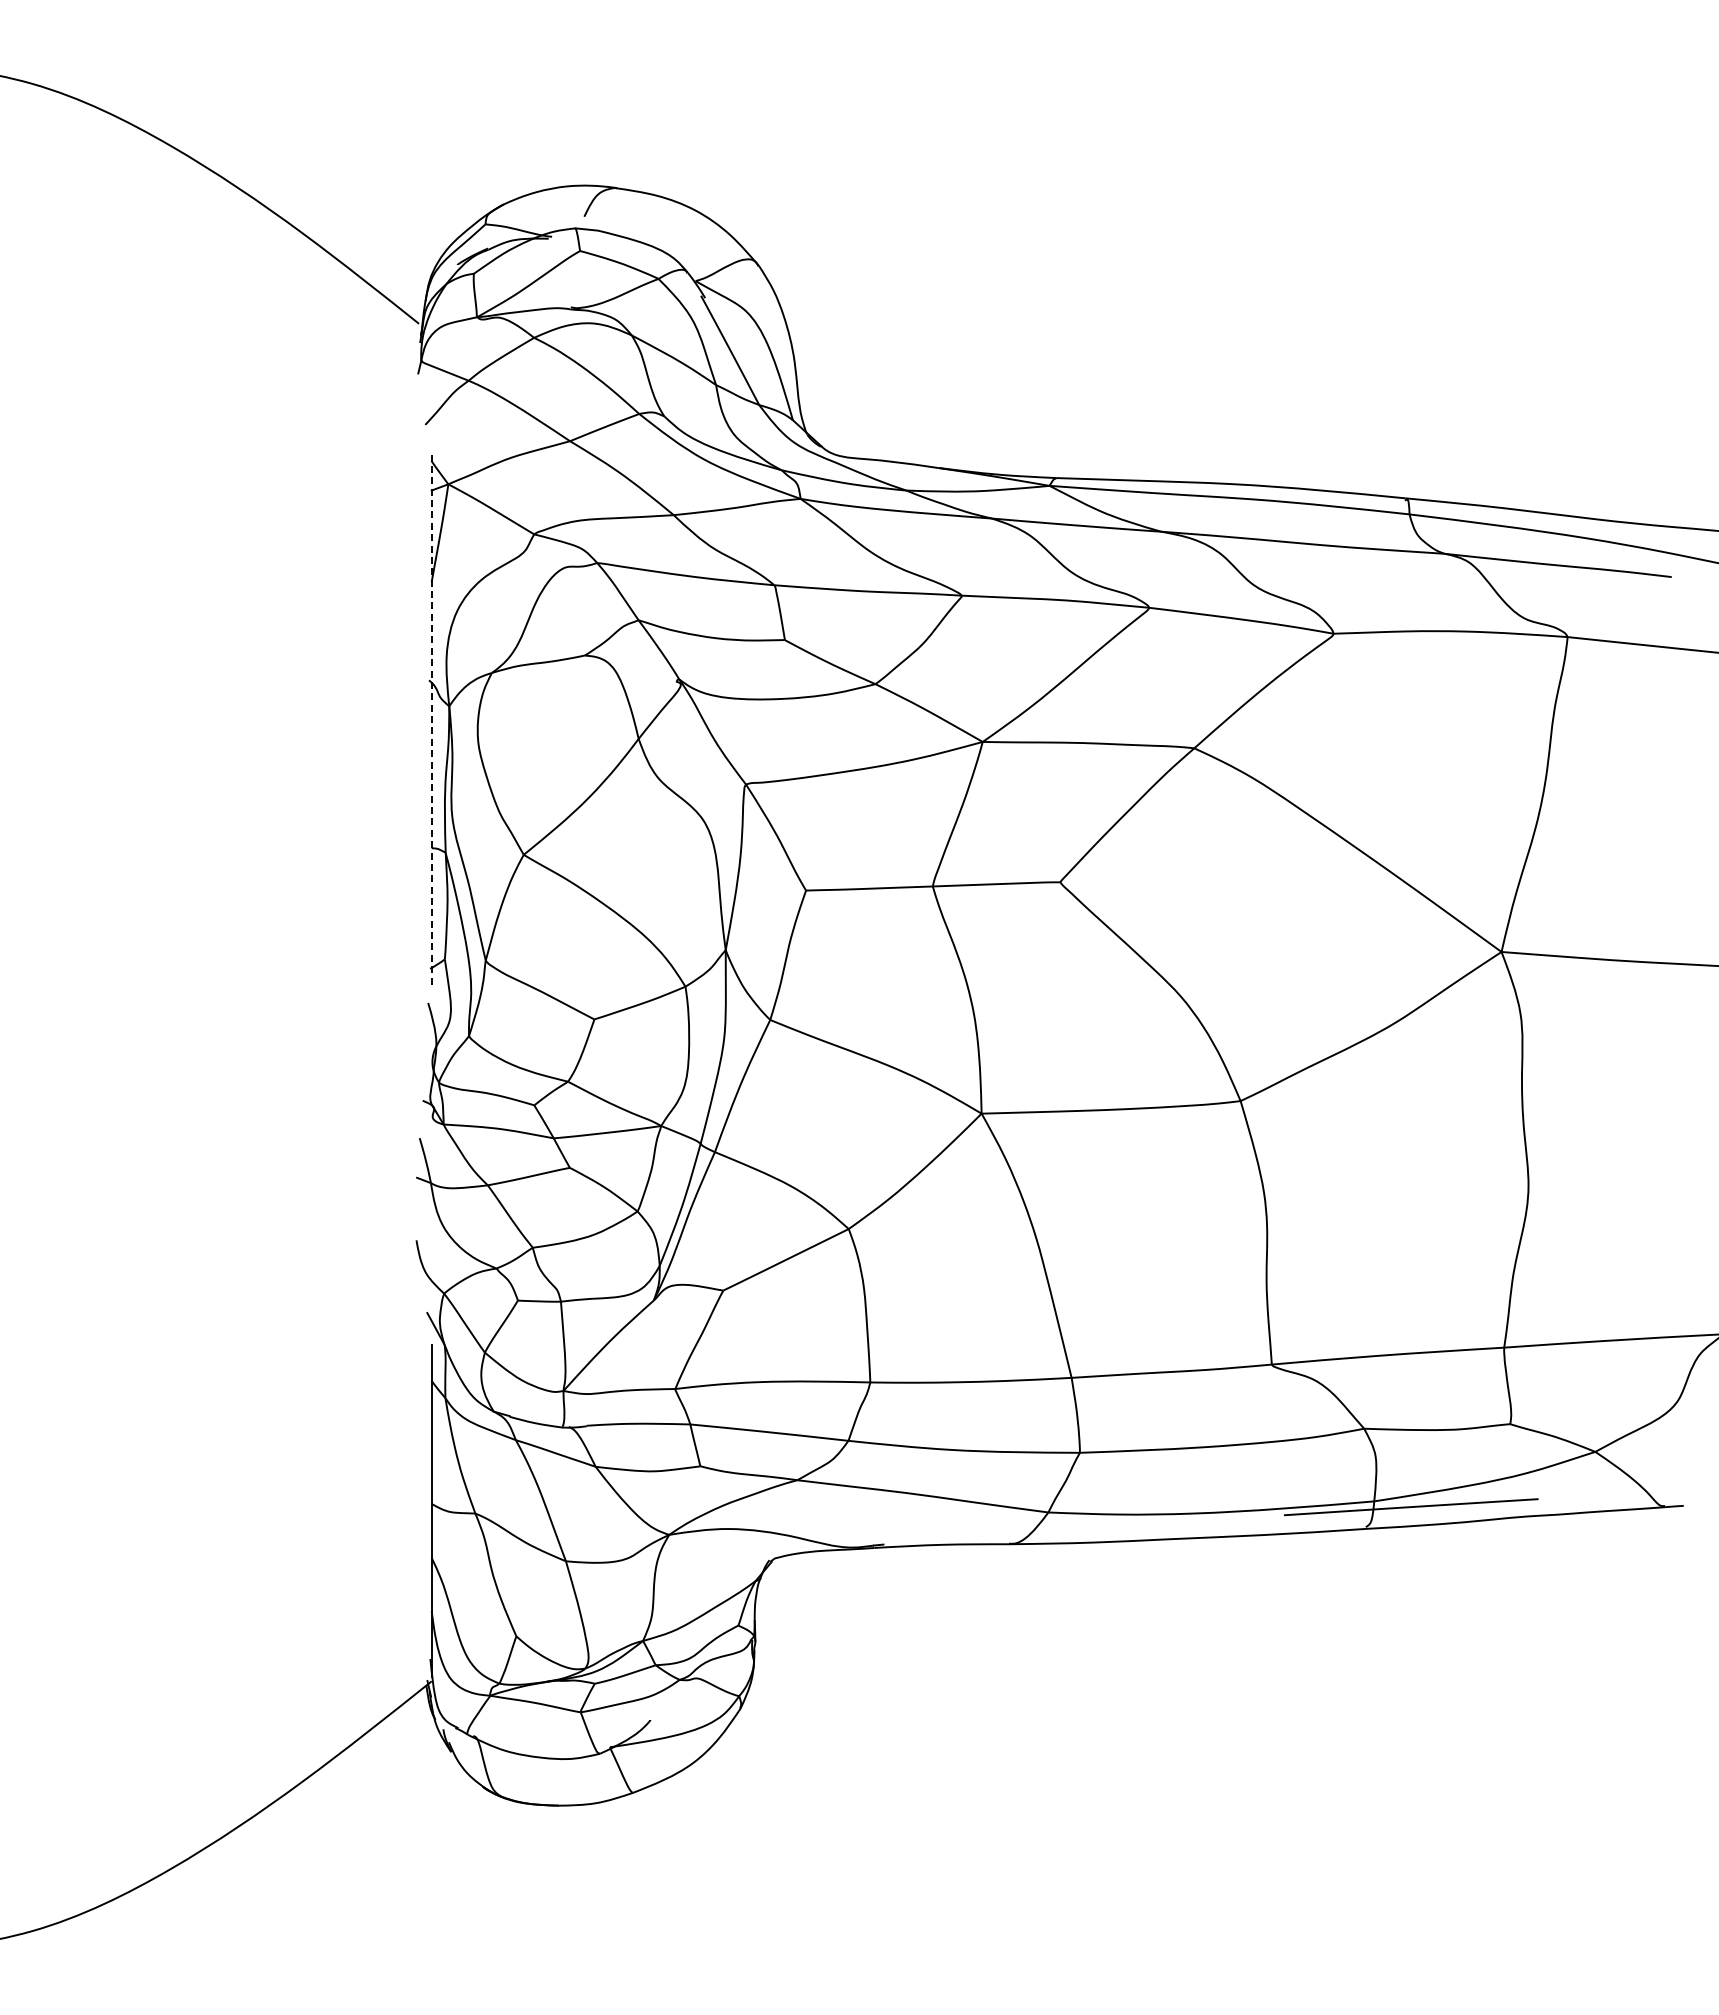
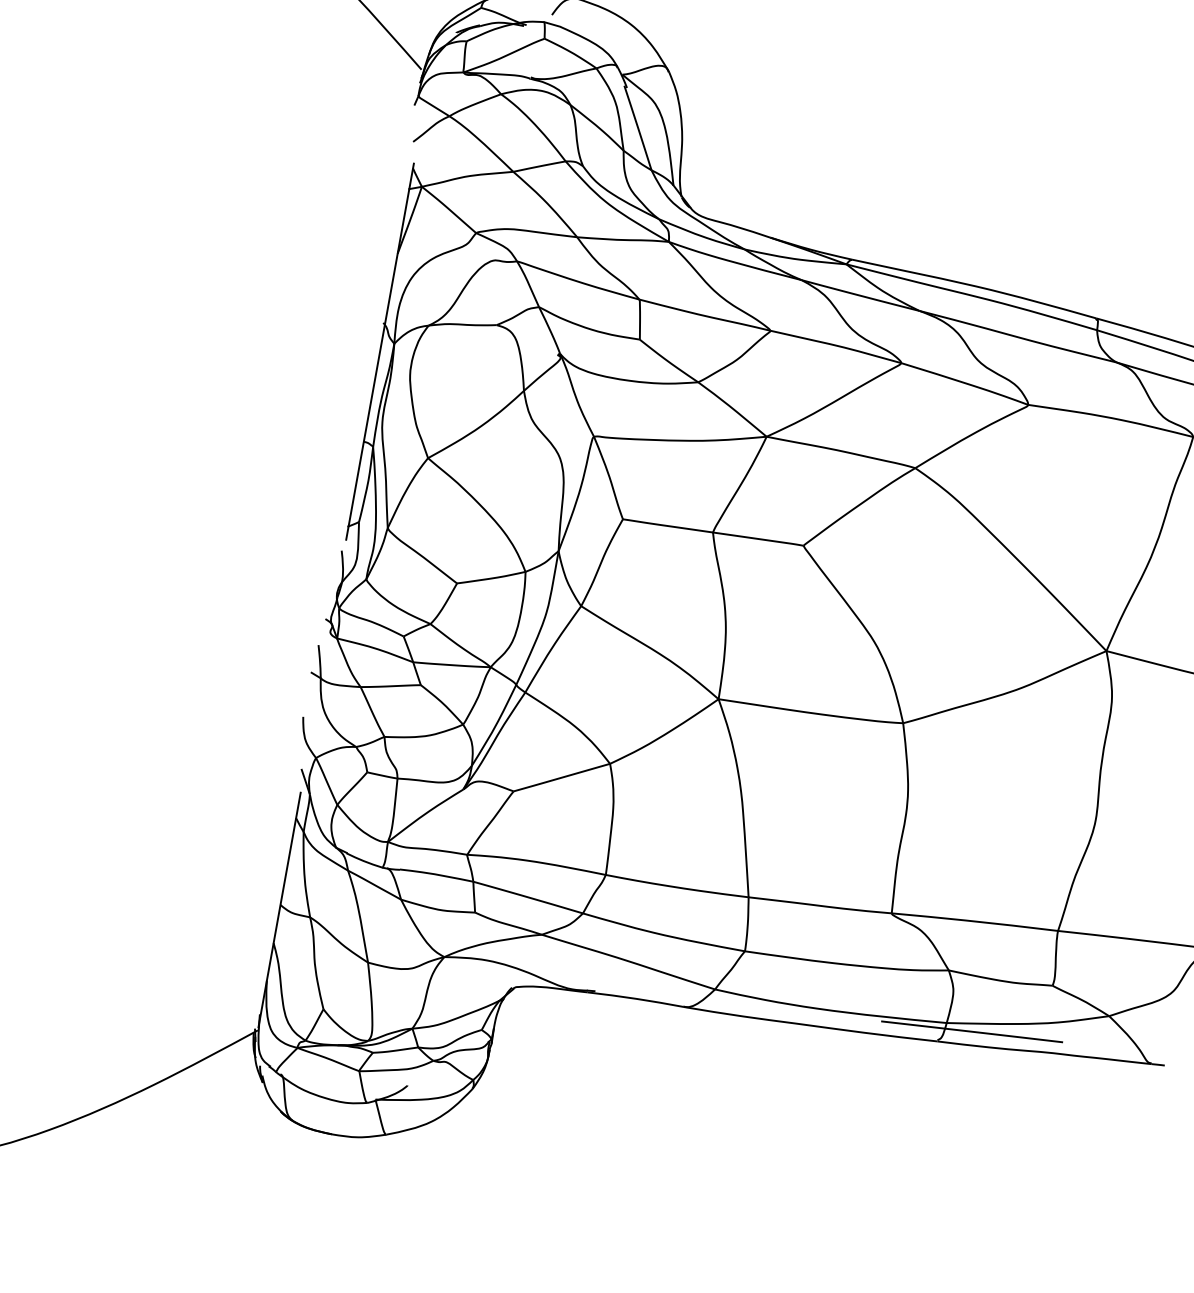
line: (431, 721) -> (379, 352), dashed -> solid

